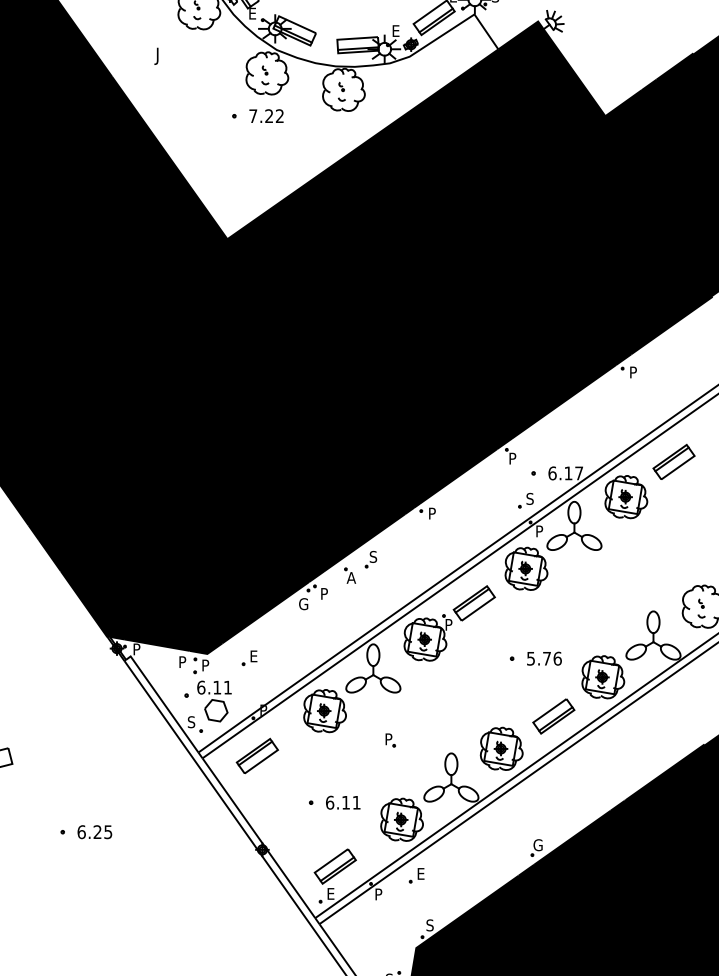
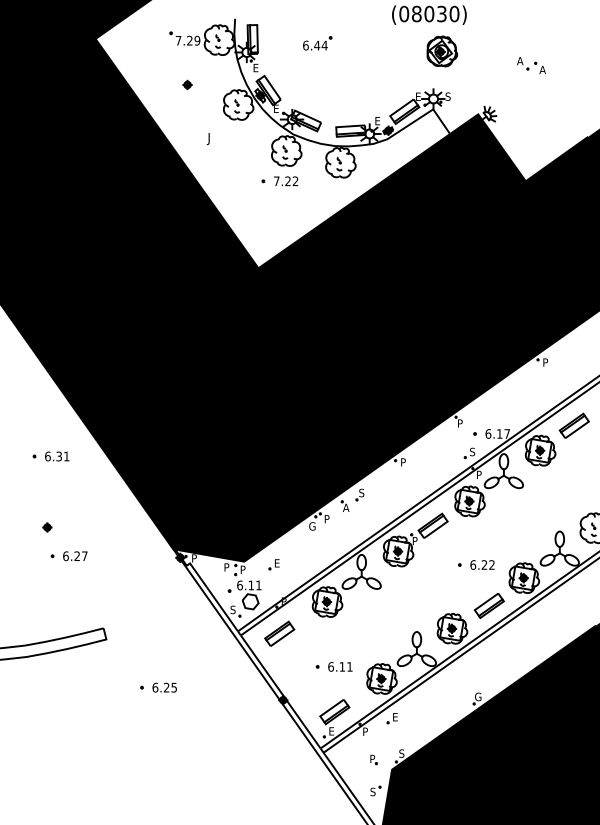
text: (544, 657) -> (482, 564), 5.76 -> 6.22
part: (390, 739) -> (373, 759), moved

